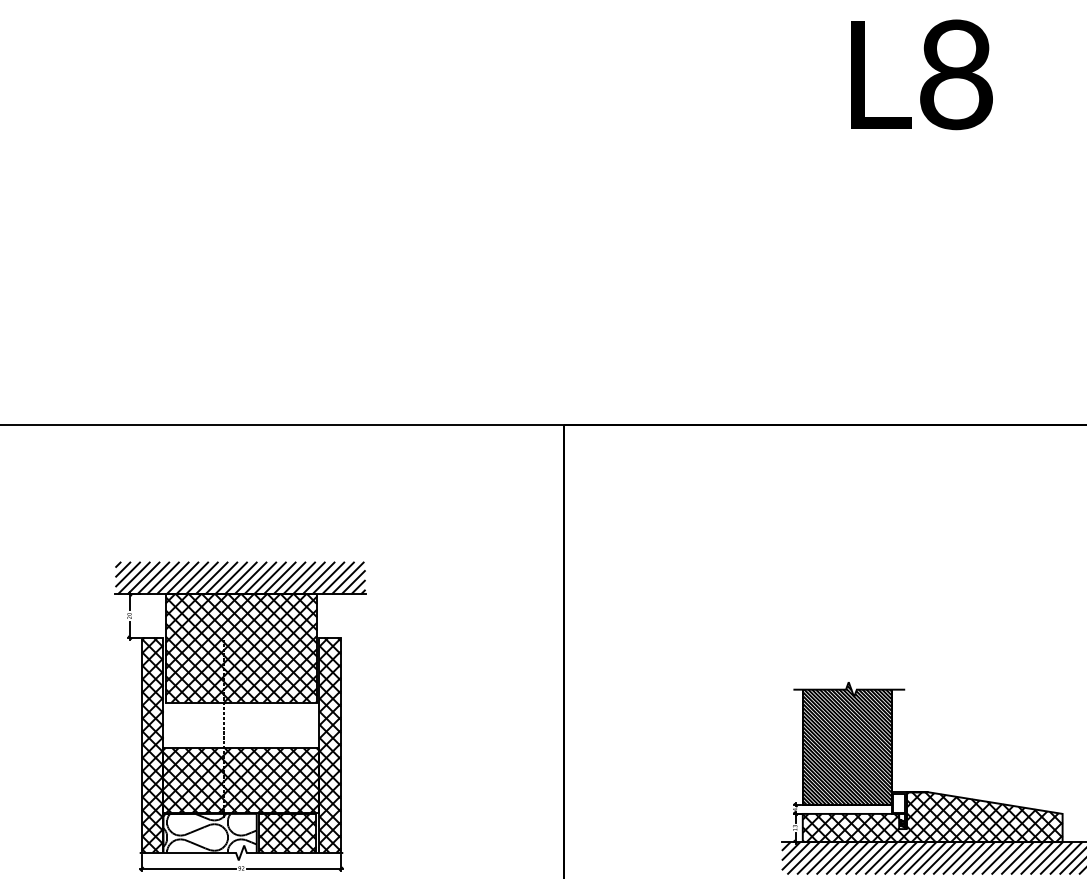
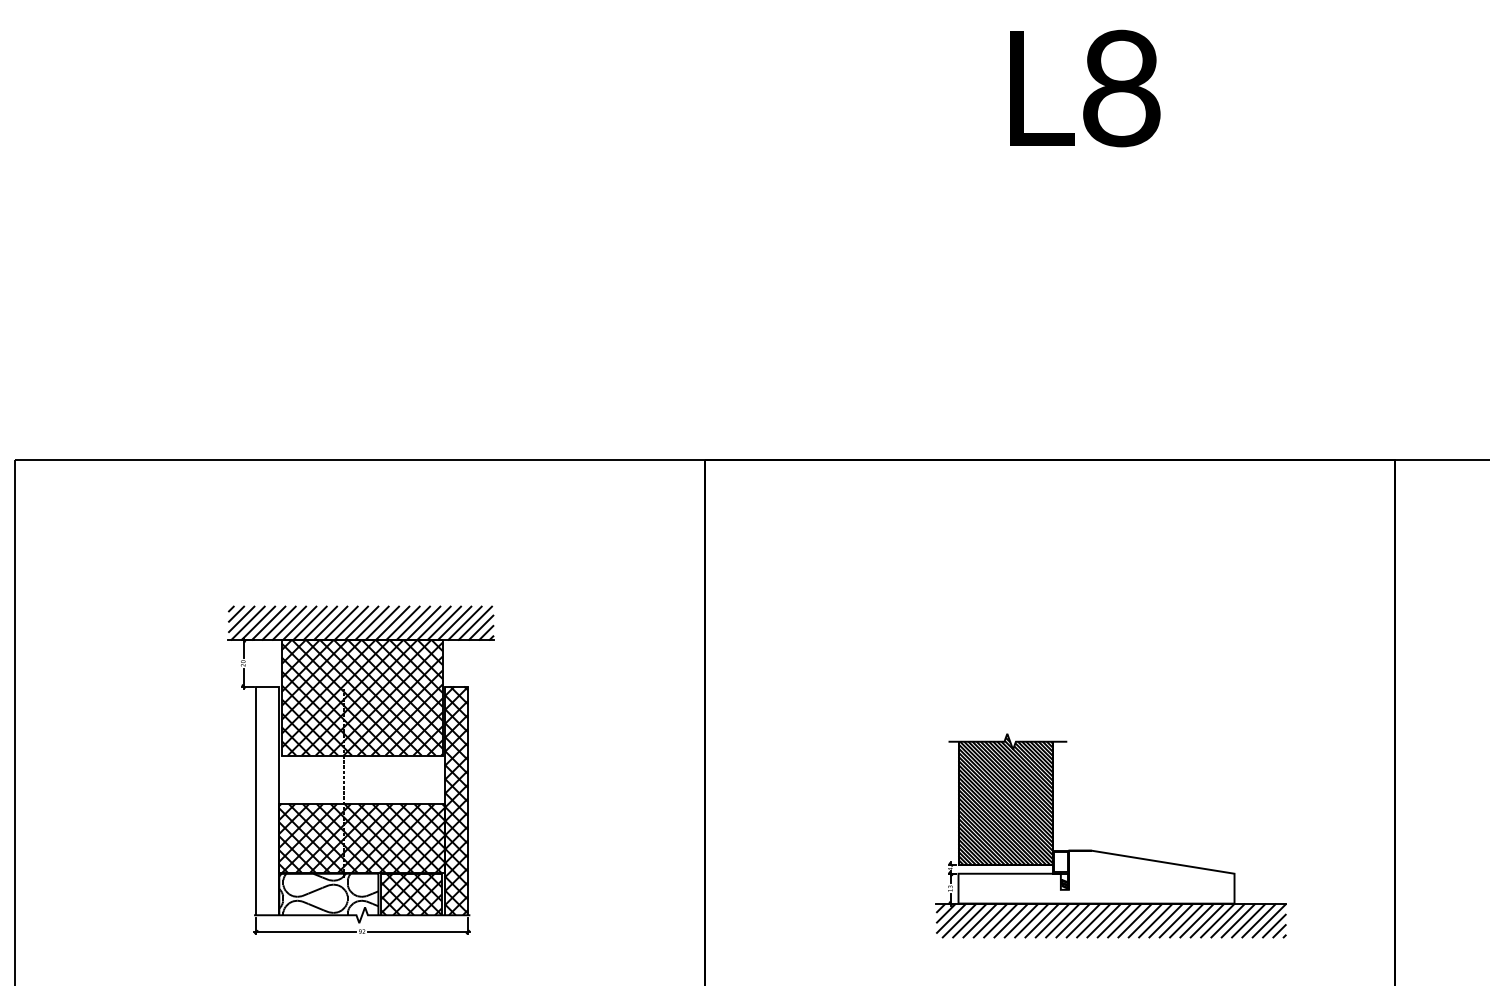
hatch: (152, 744) -> (267, 800), removed
hatch: (932, 816) -> (1096, 876), removed

